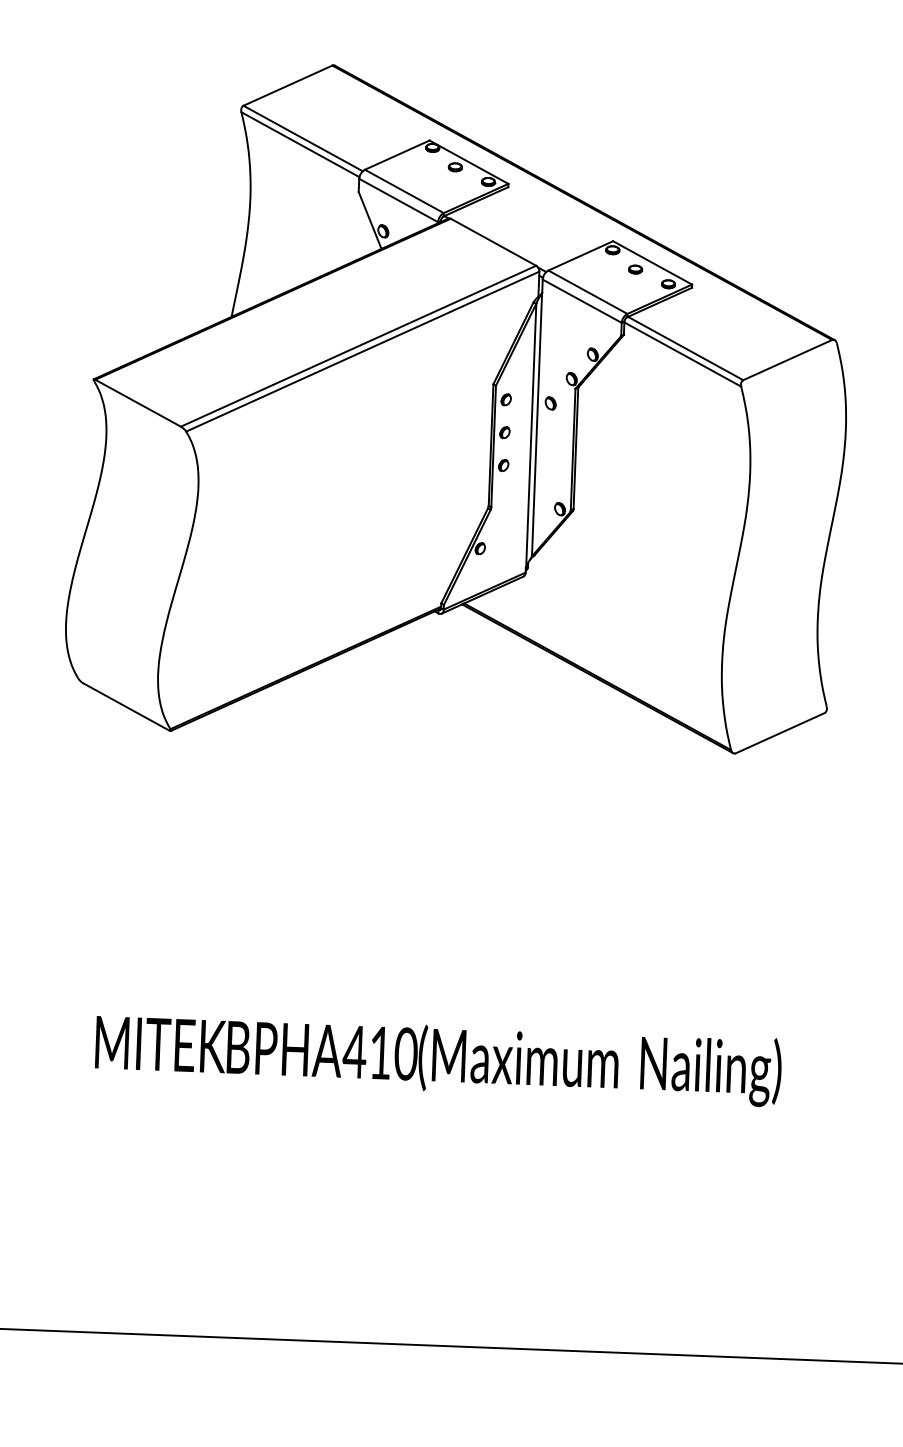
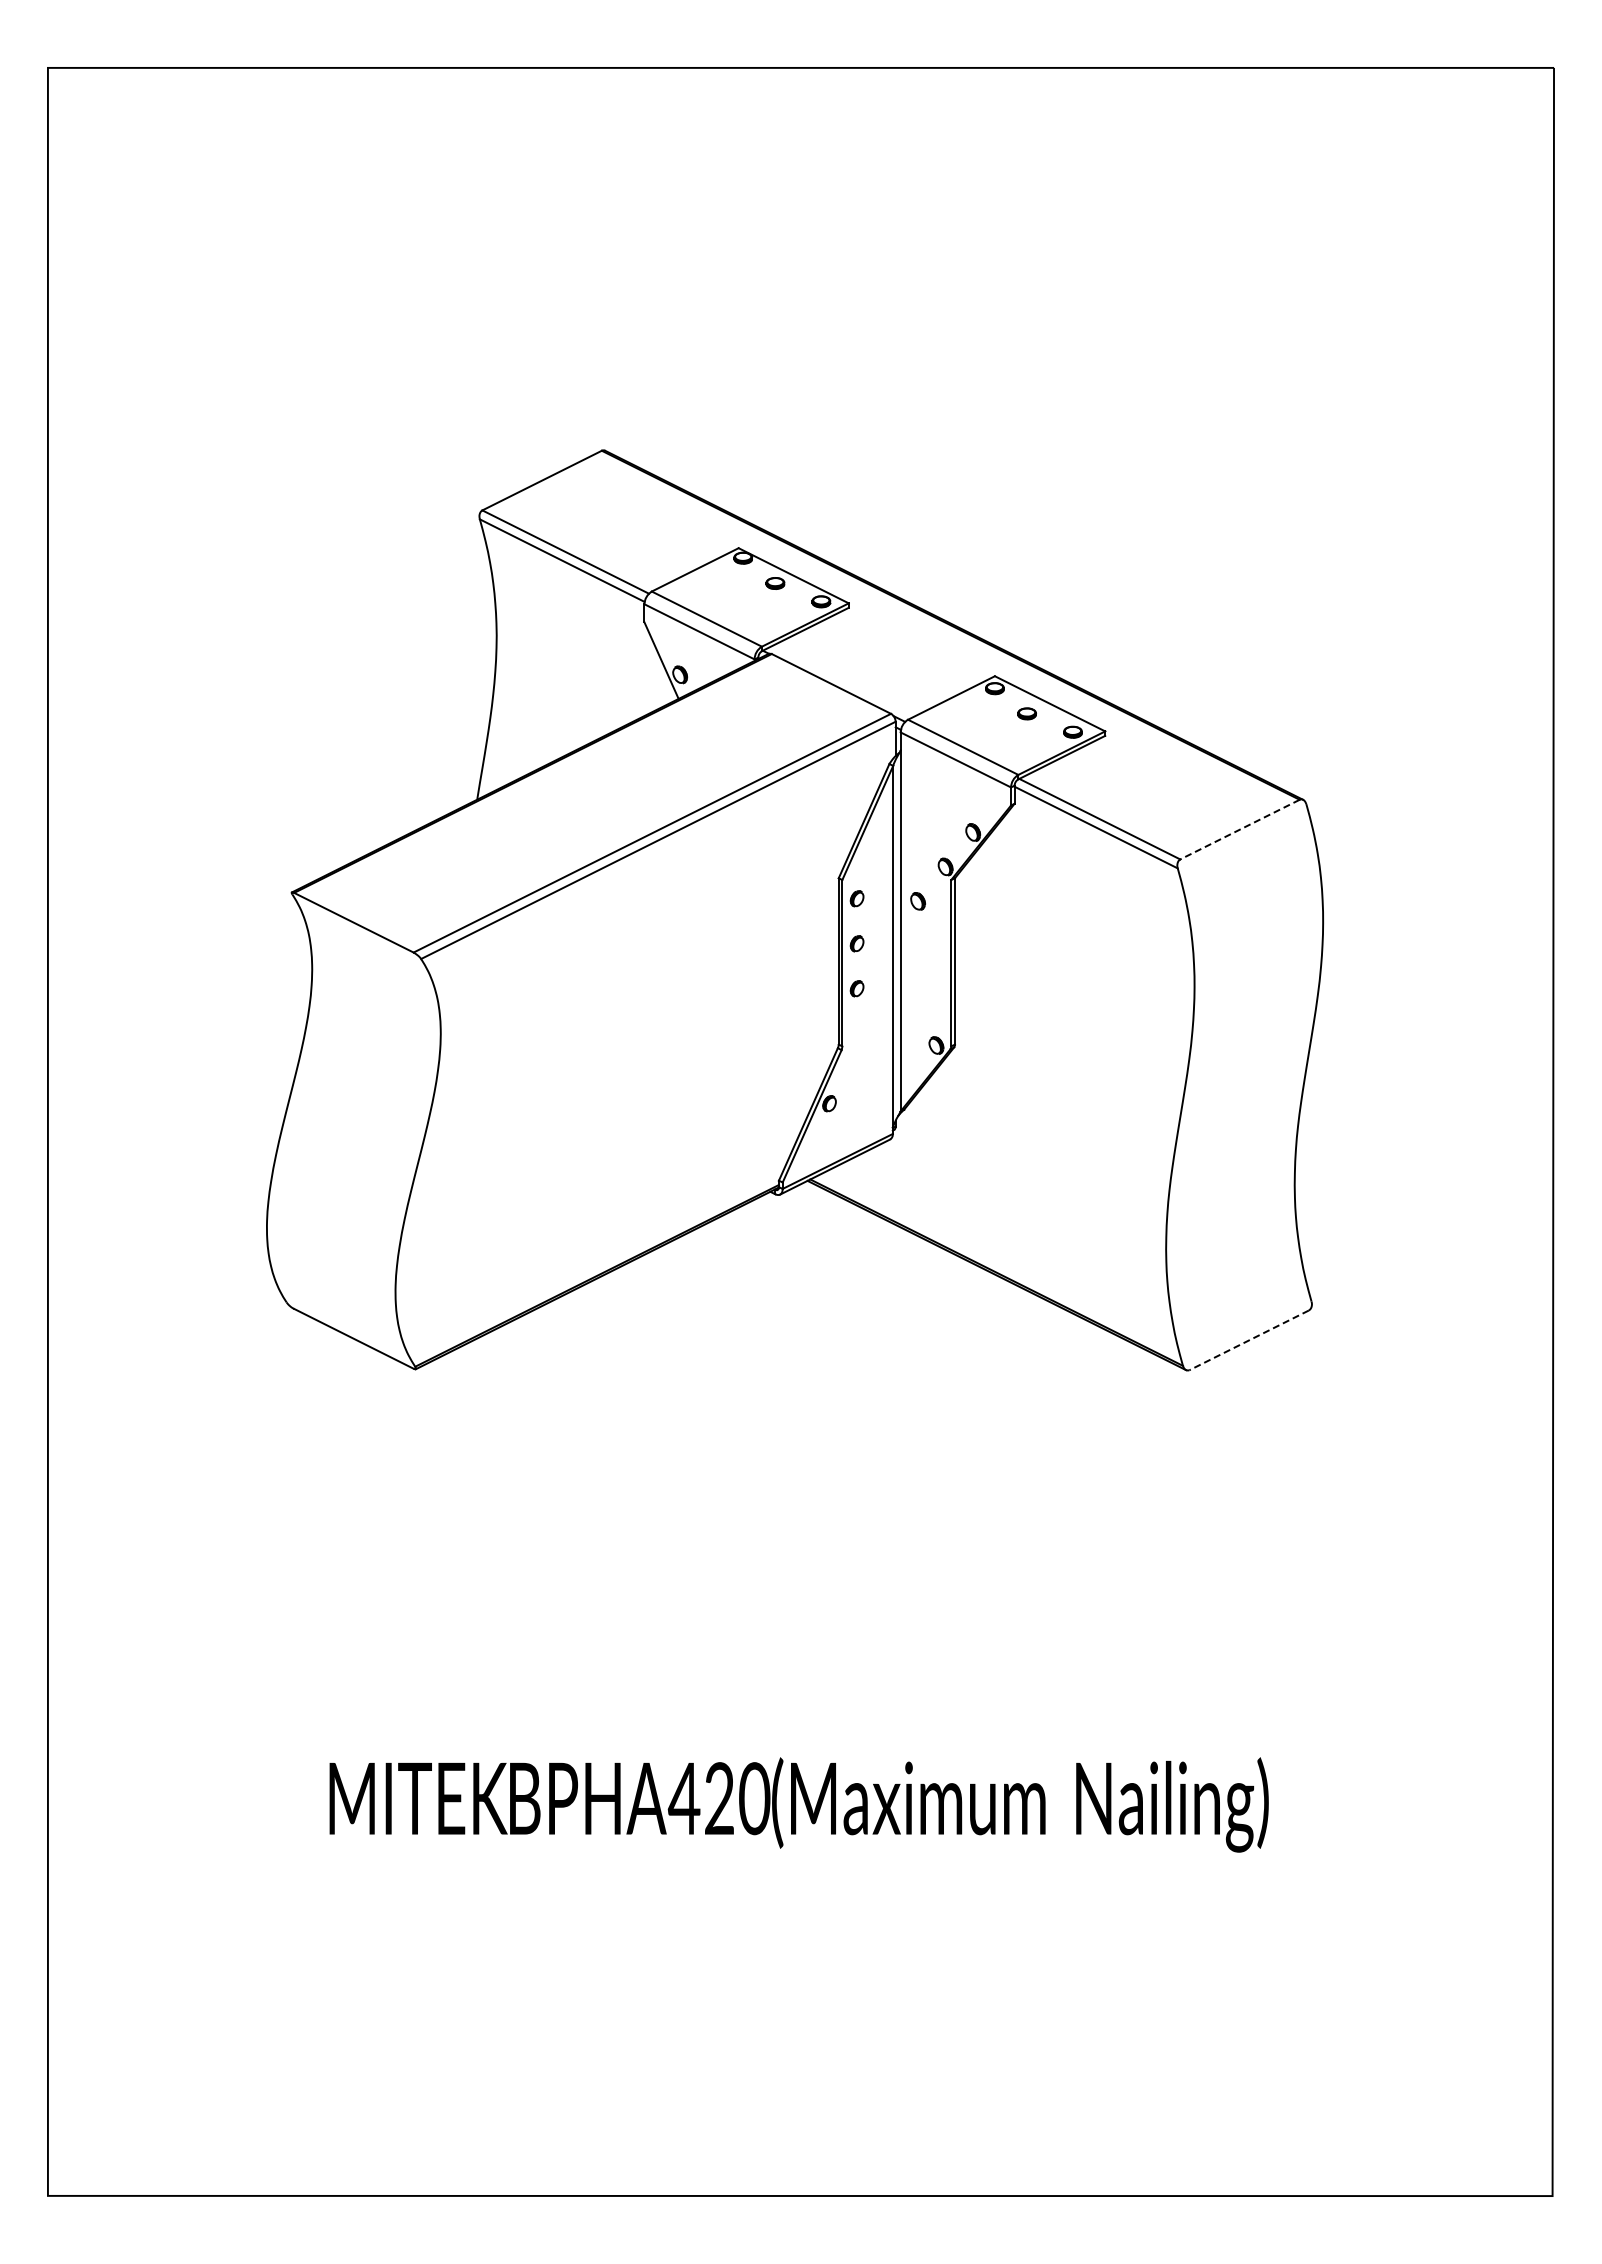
line: (787, 359) -> (1239, 829), solid -> dashed
line: (780, 733) -> (1249, 1340), solid -> dashed
text: (380, 1052) -> (719, 1798), BPHA410 -> BPHA420

